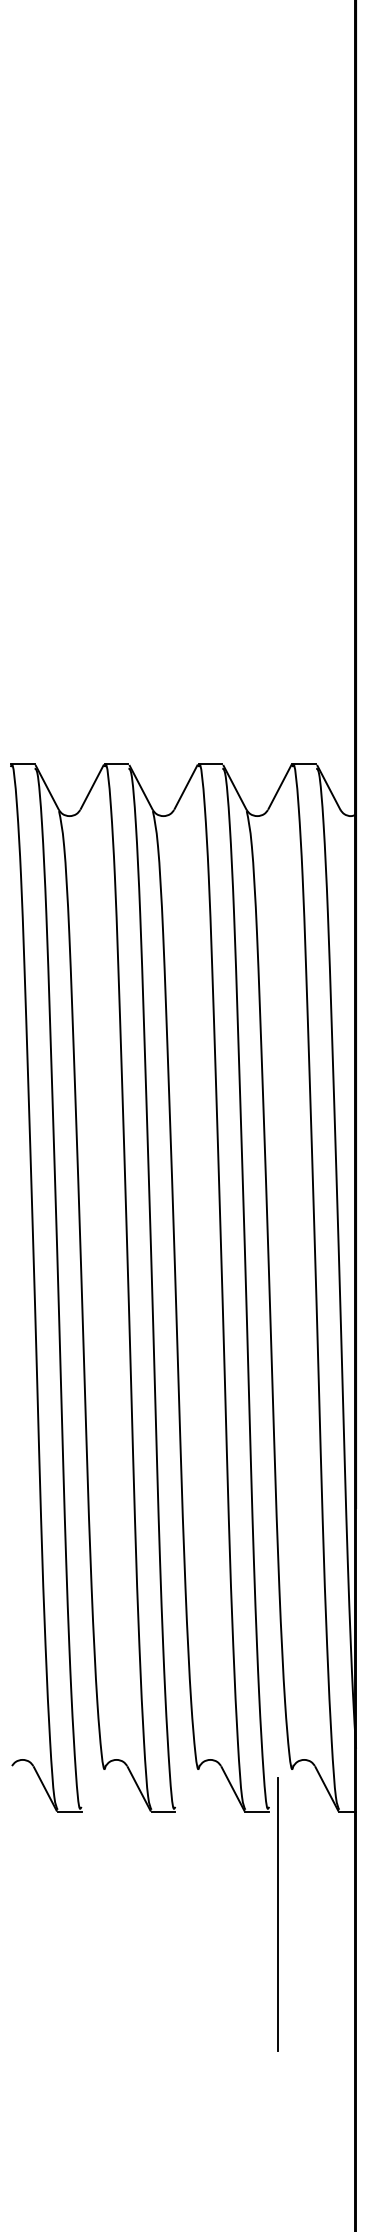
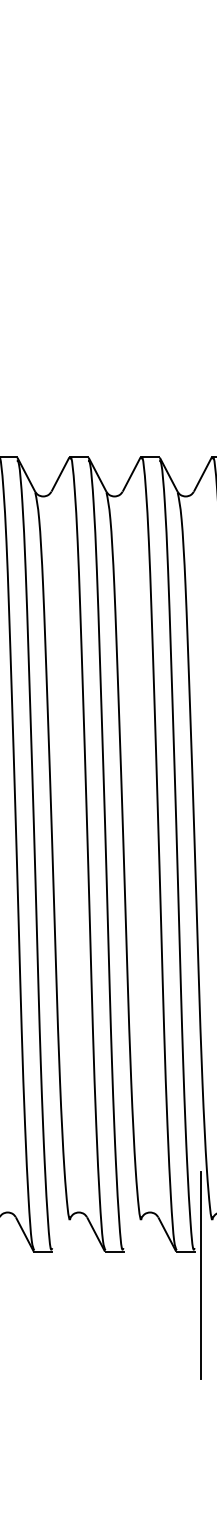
line: (277, 1914) -> (201, 1275), moved

